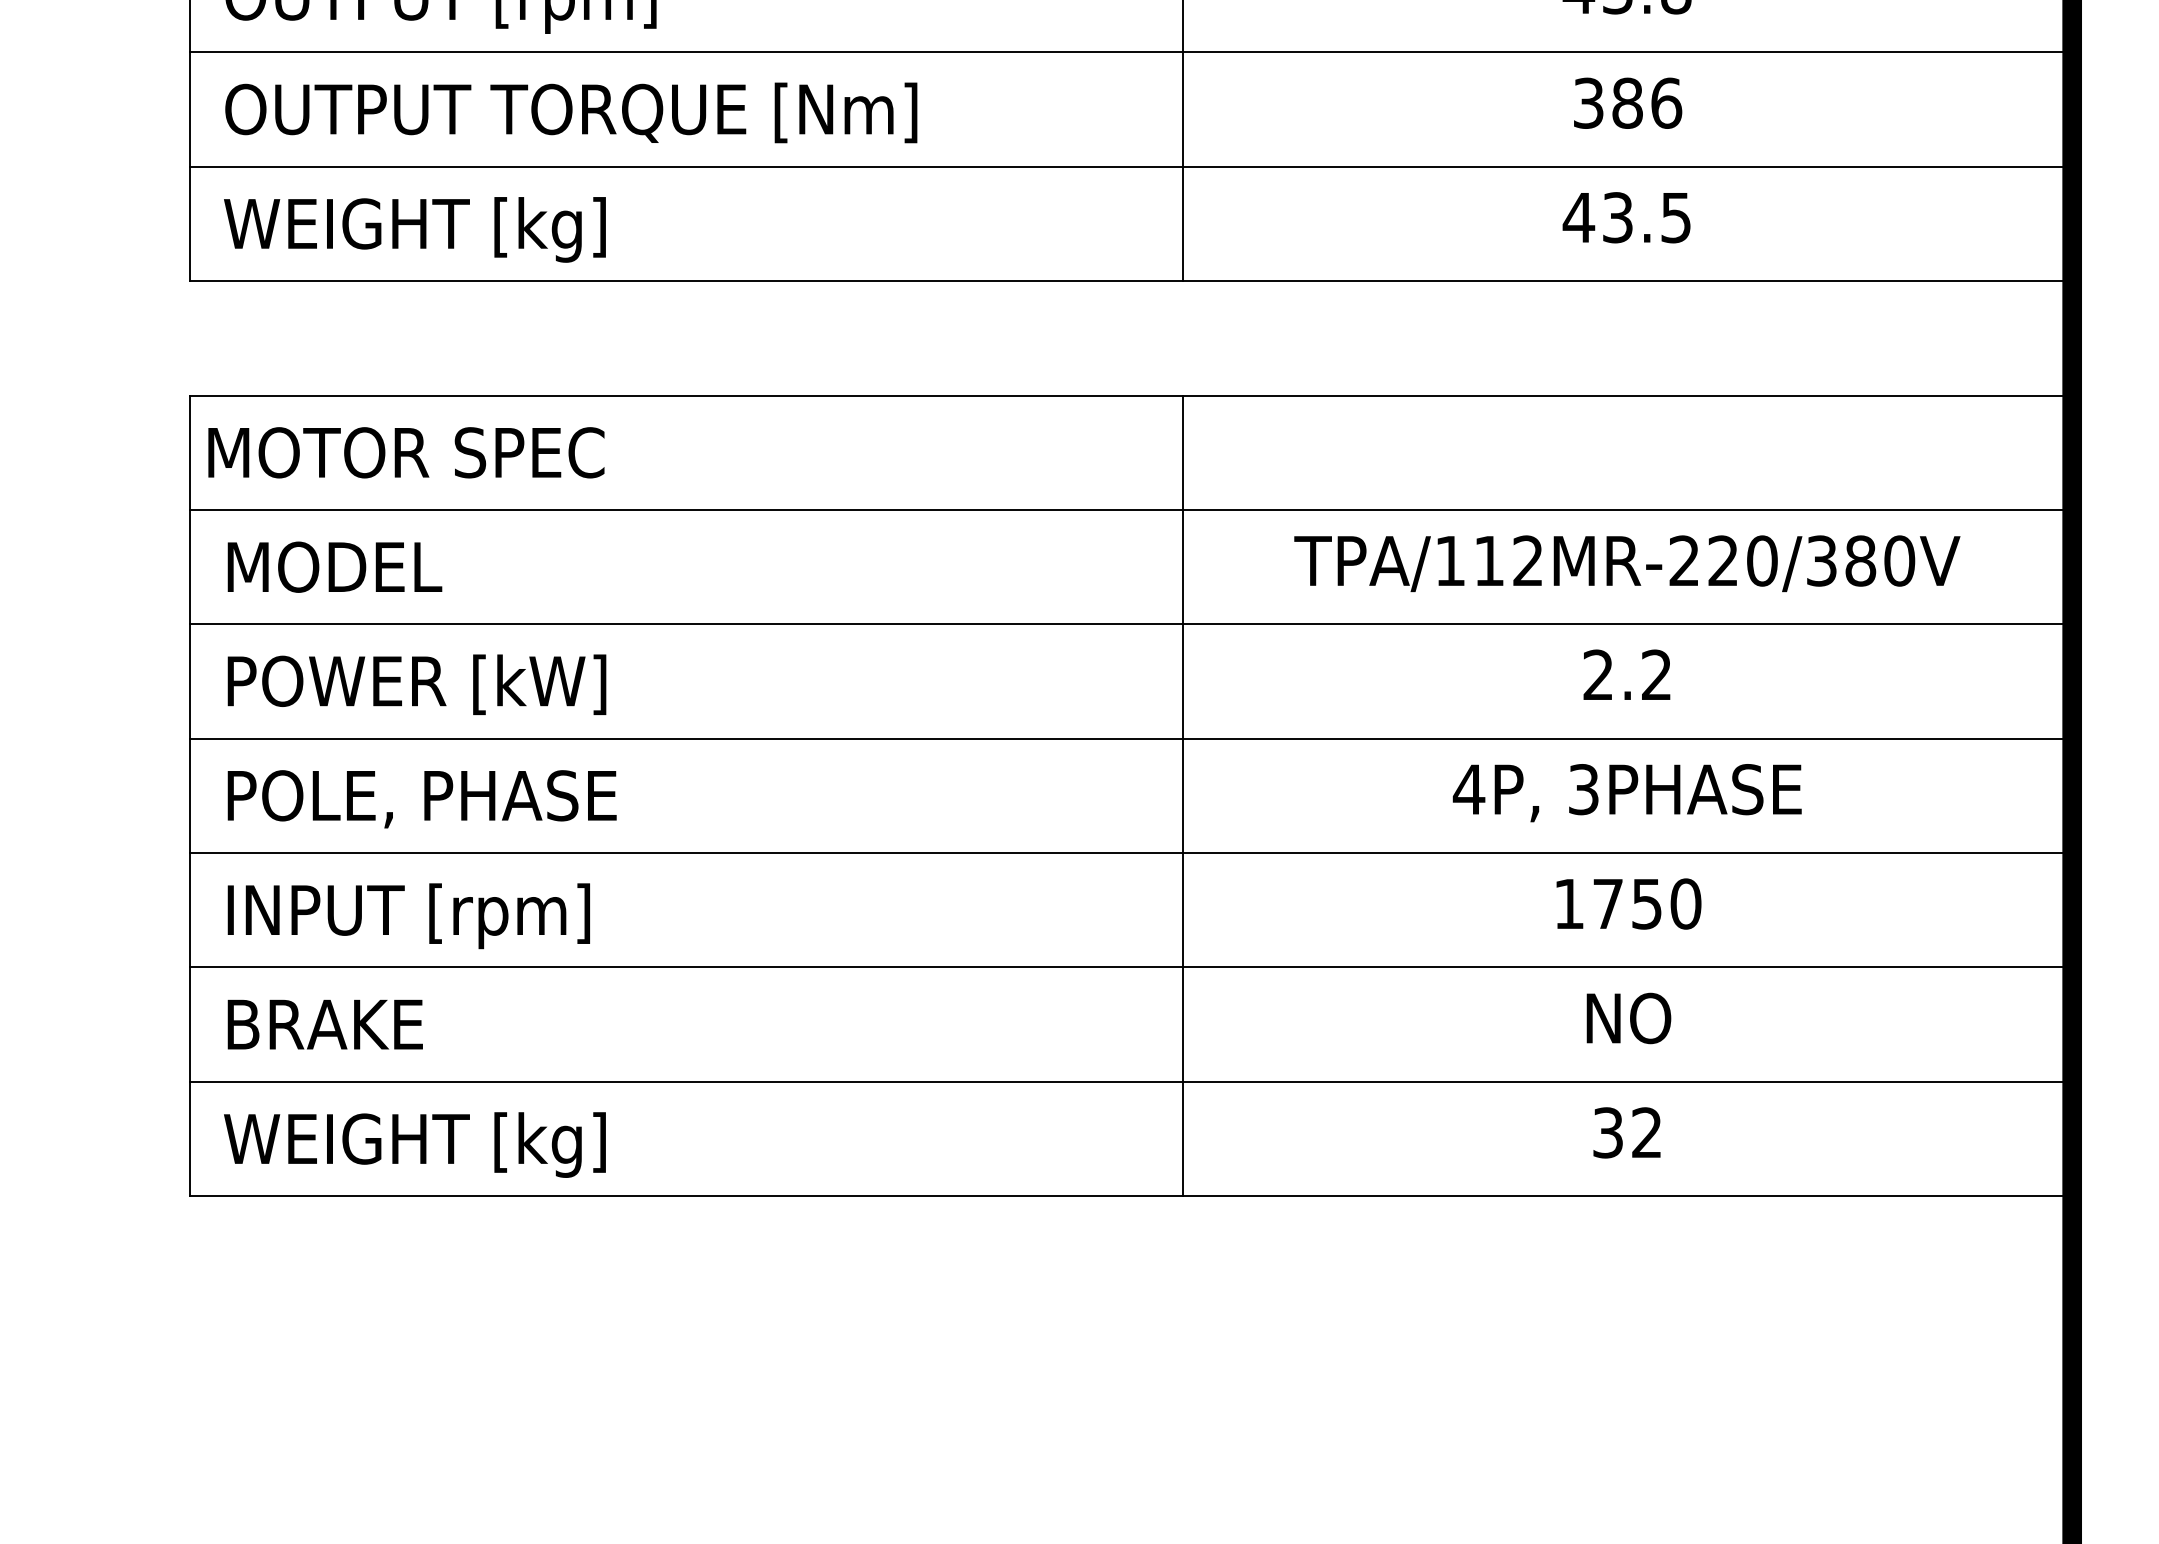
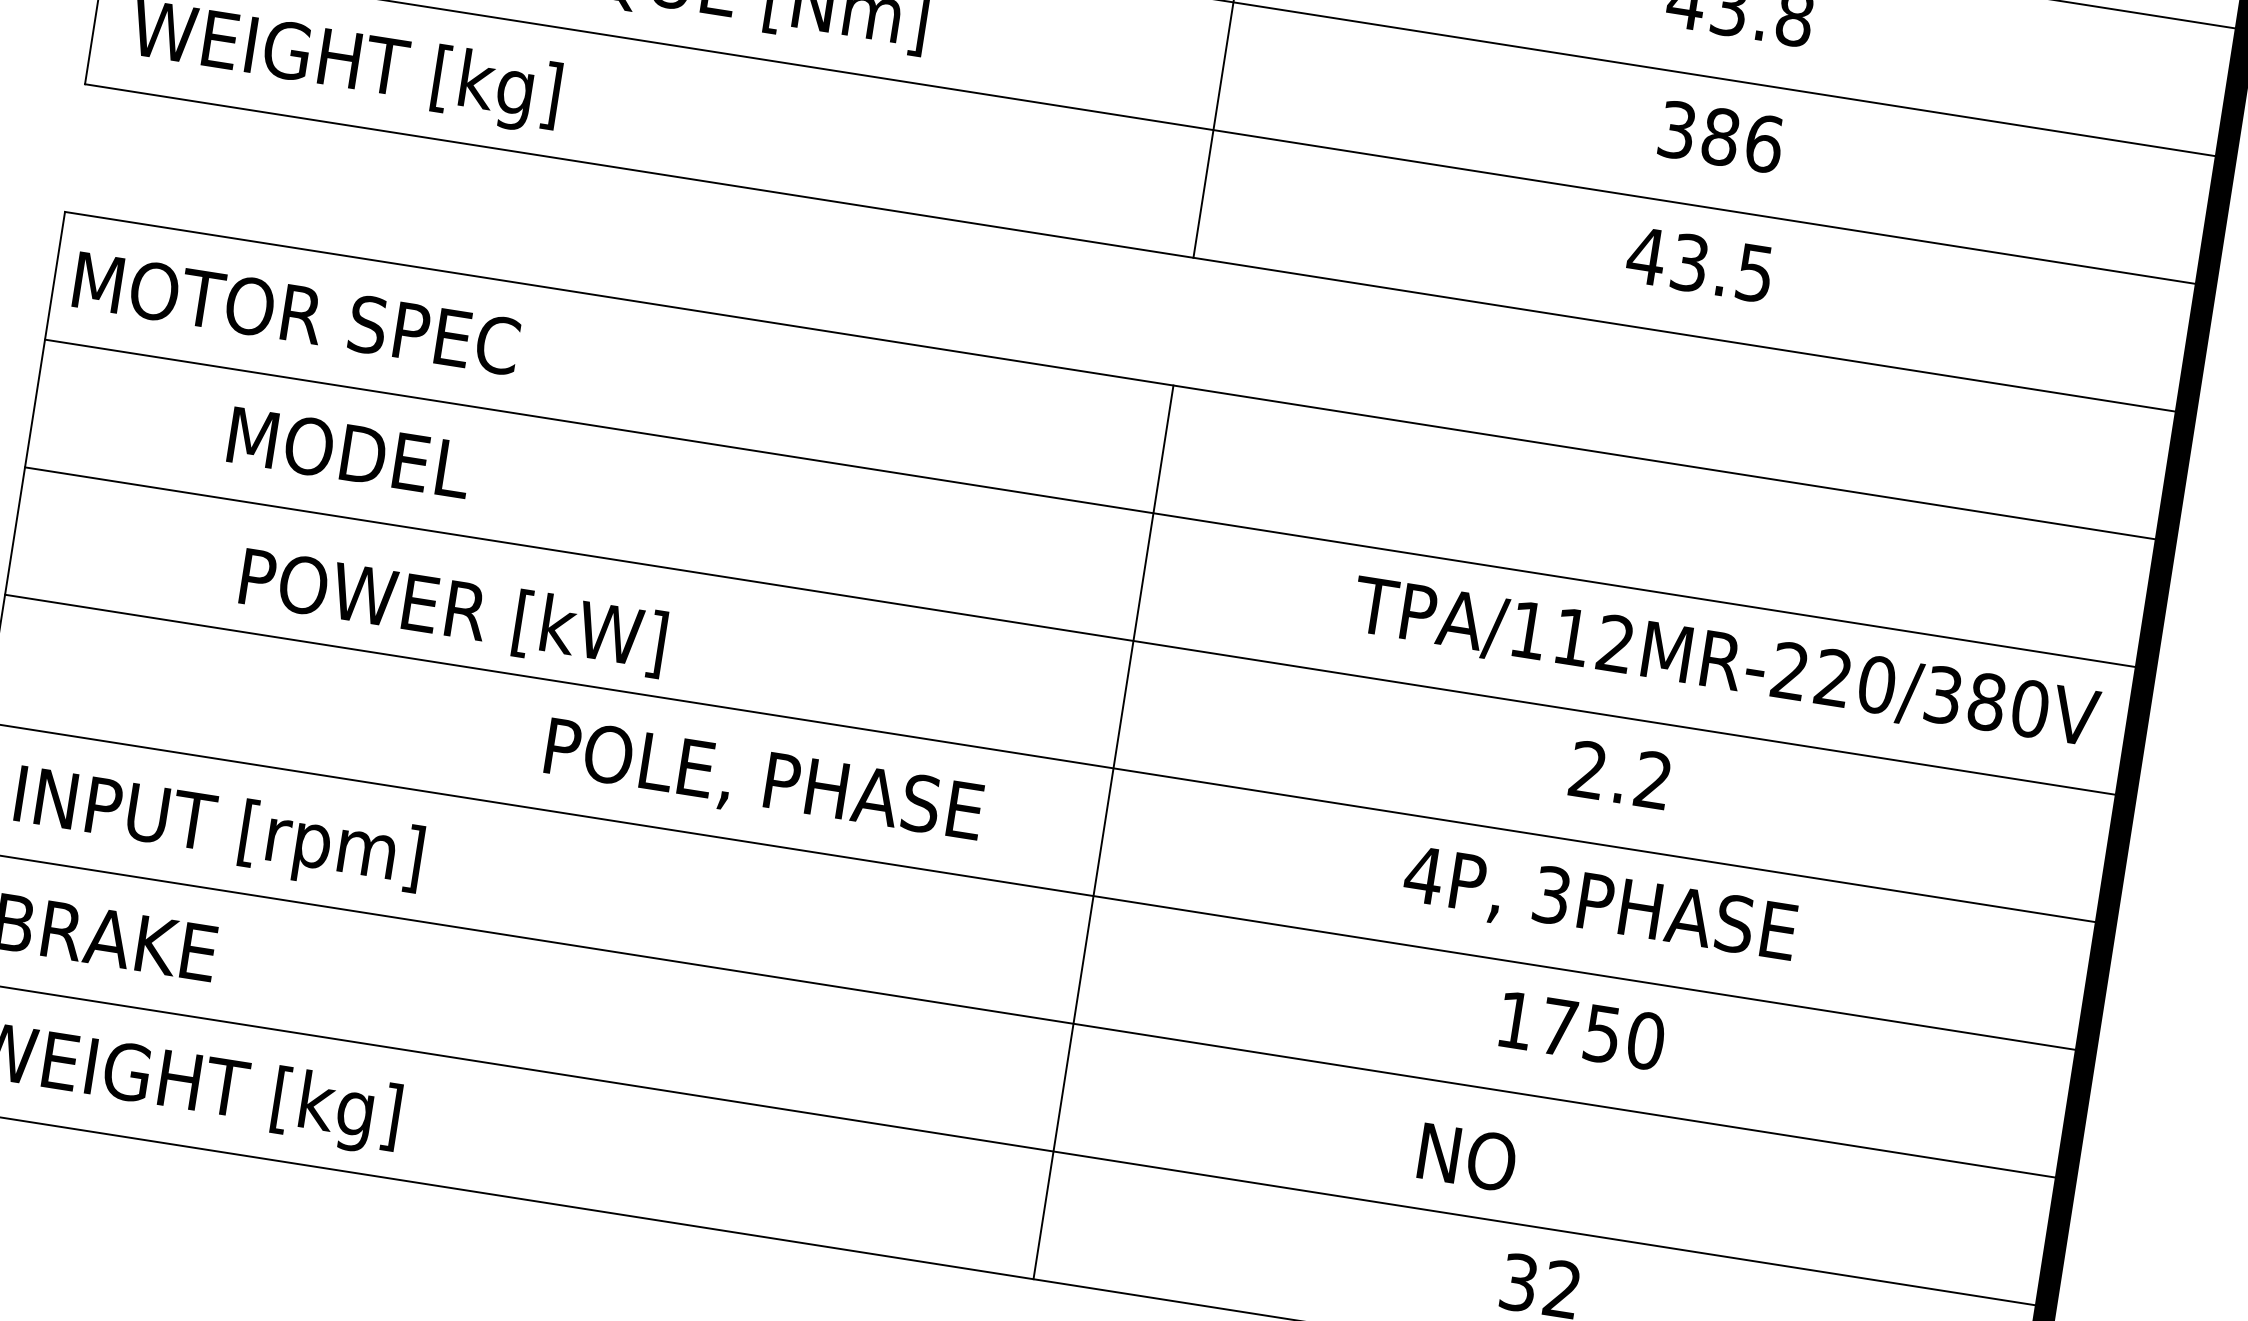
text: (1627, 563) -> (1726, 664), moved
text: (334, 566) -> (349, 451), moved
text: (416, 684) -> (452, 612), moved
text: (421, 799) -> (762, 783), moved
text: (1628, 1018) -> (1467, 1157), moved

